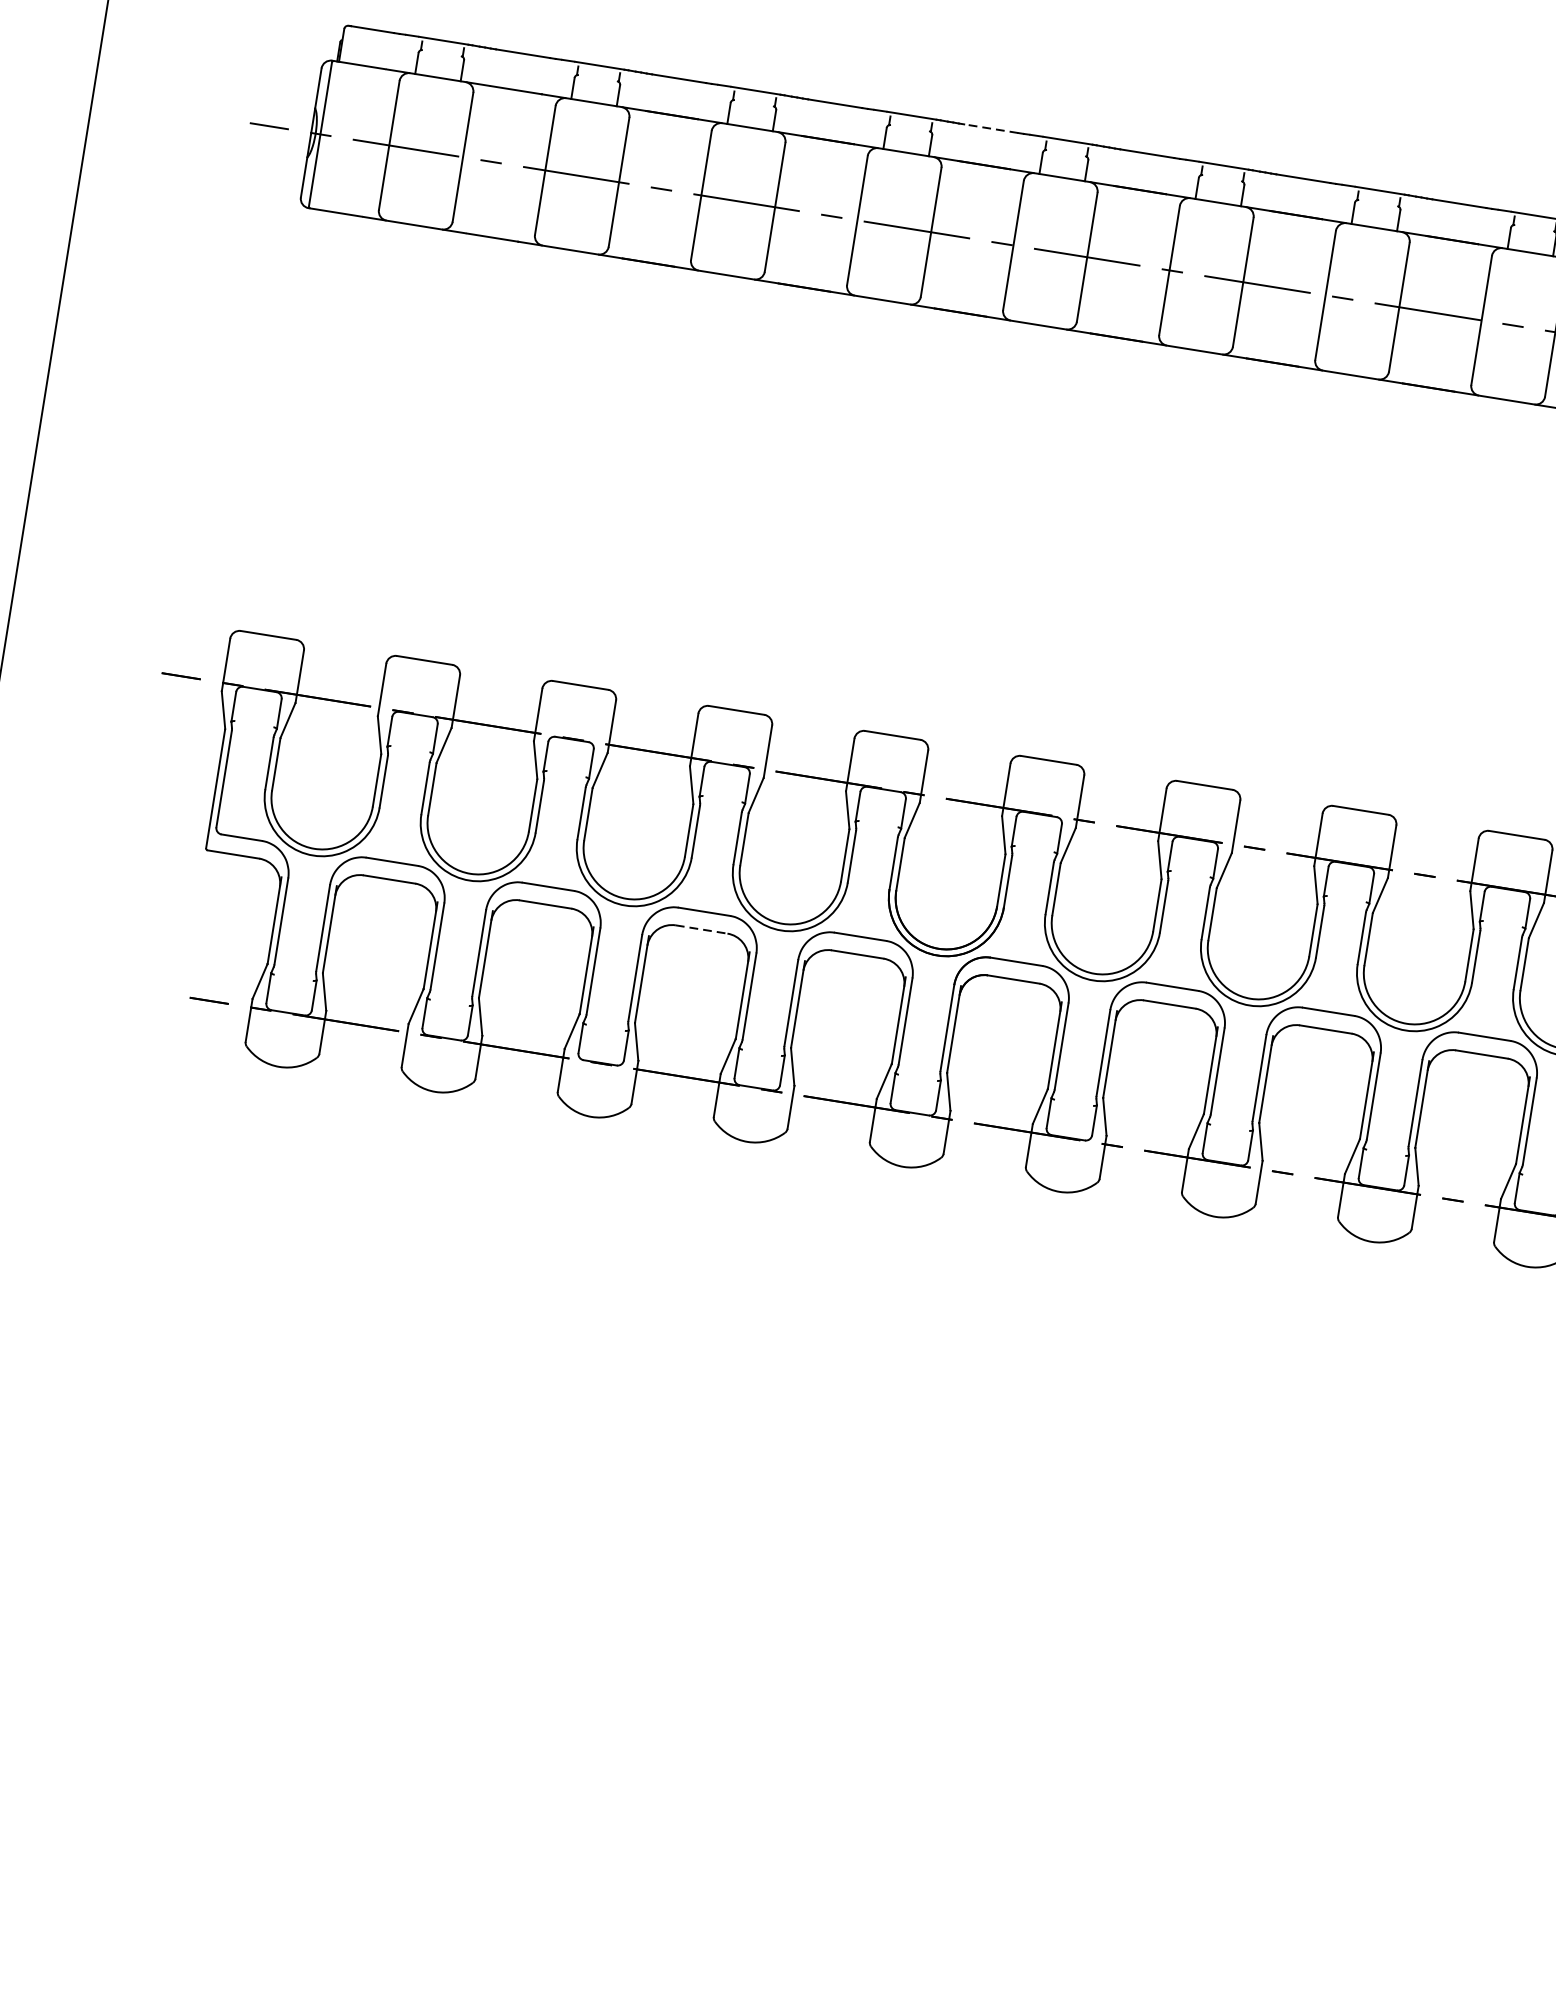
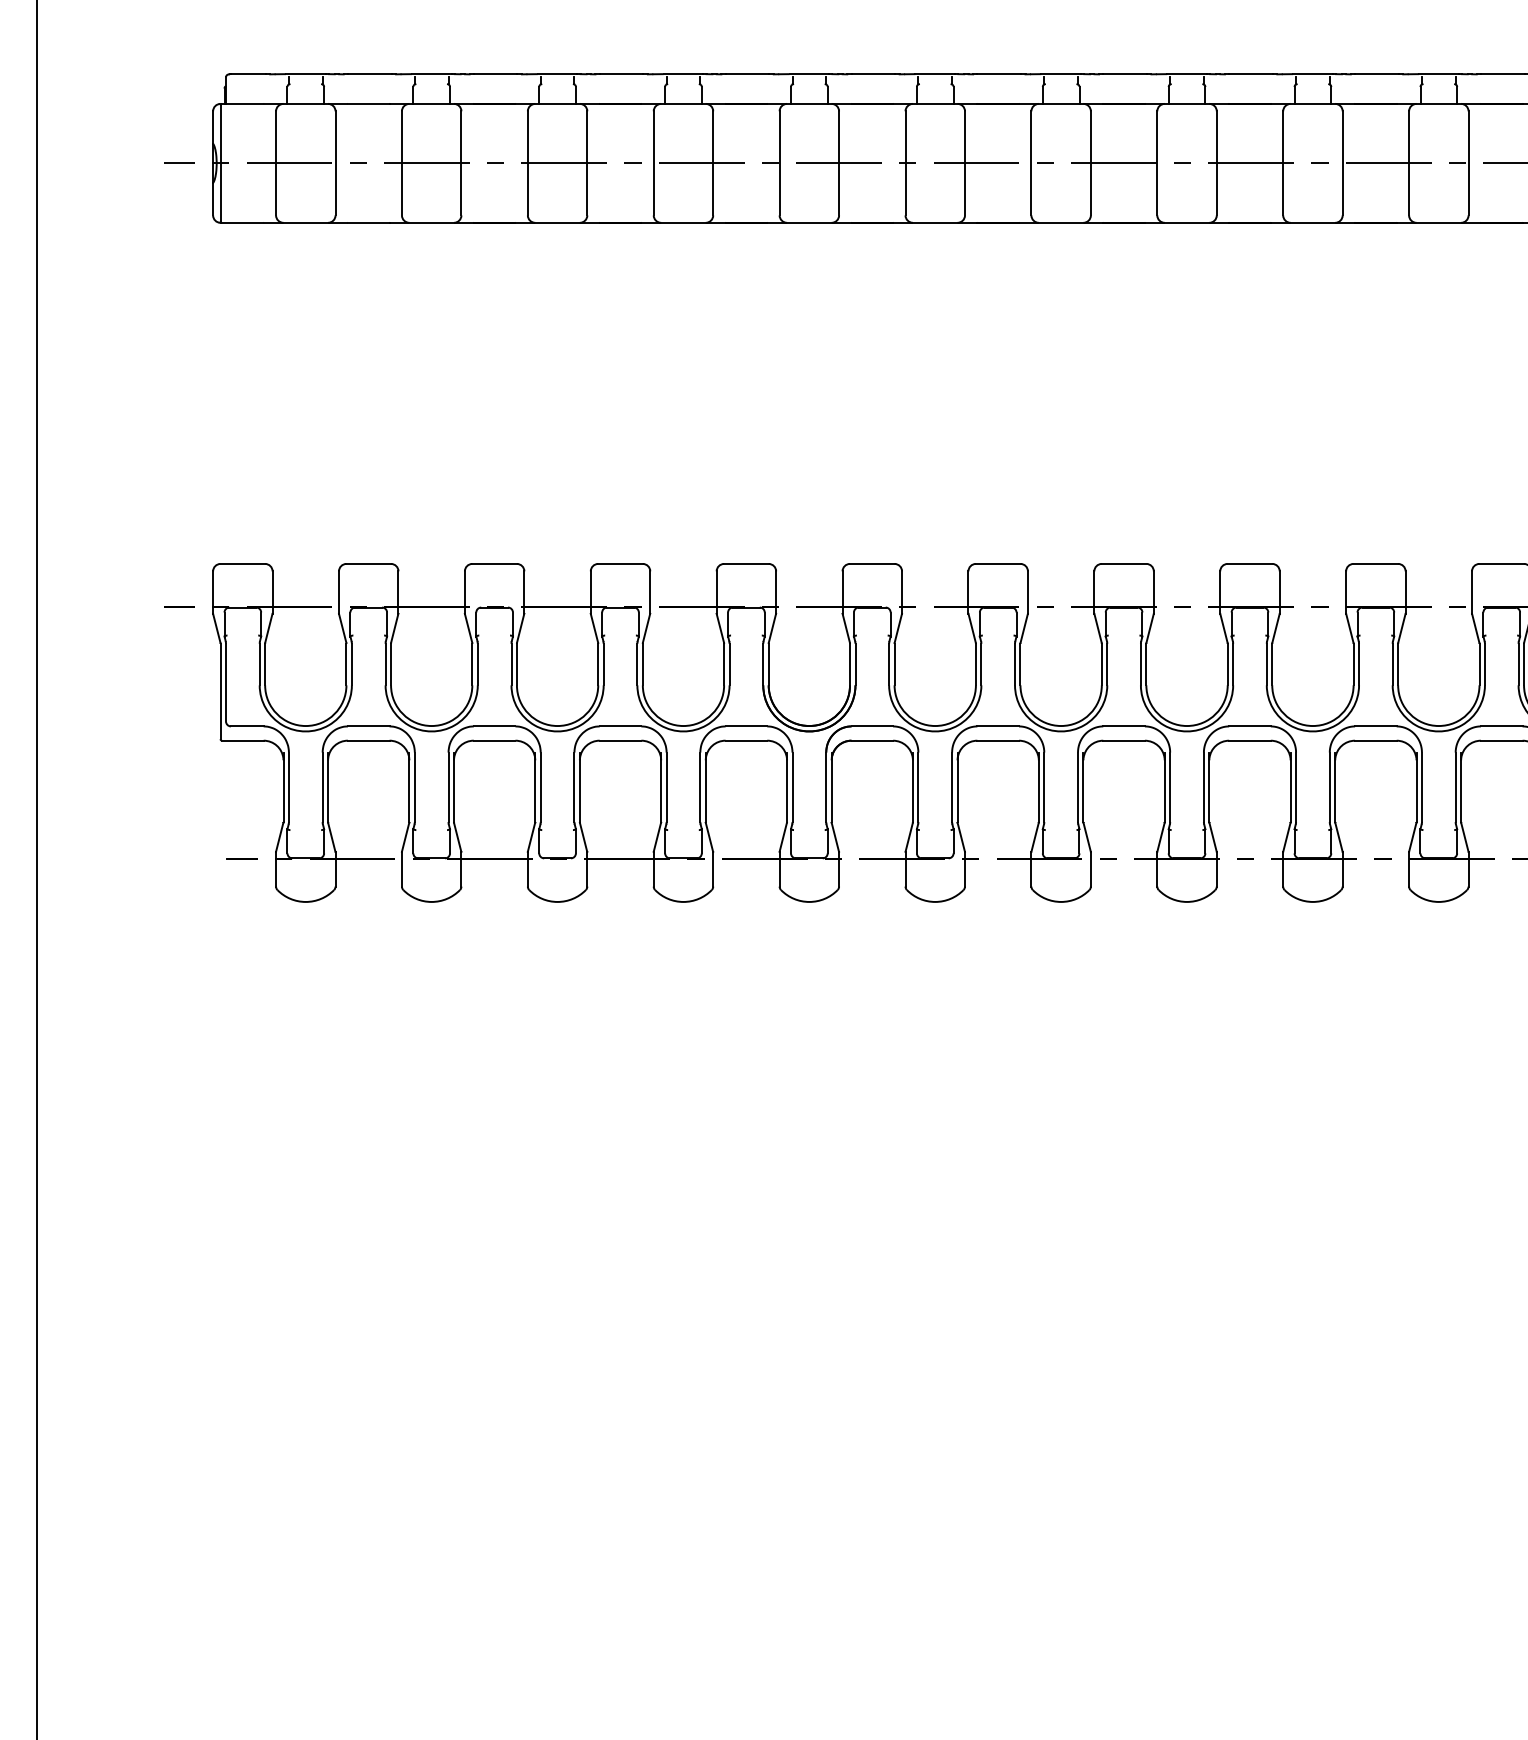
line: (991, 128) -> (747, 74), dashed -> solid
line: (701, 929) -> (620, 740), dashed -> solid

